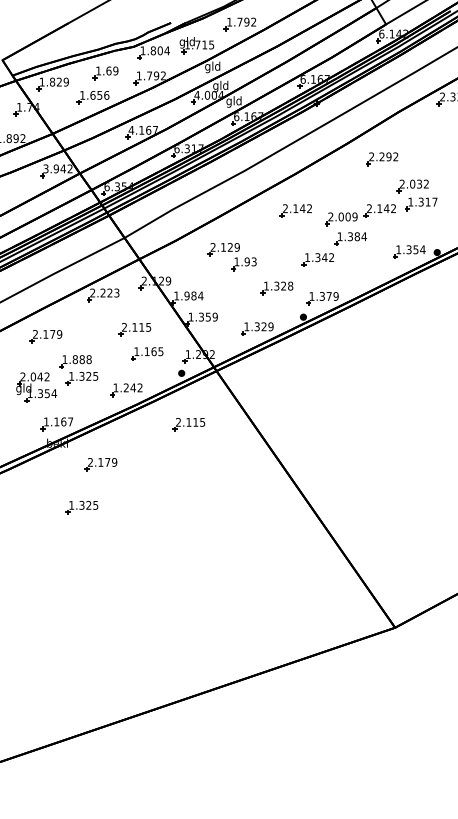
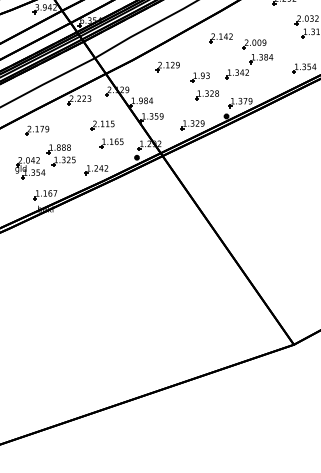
part: (379, 210) -> (282, 37), removed
part: (243, 264) -> (200, 77), moved
part: (188, 424) -> (142, 195), removed
part: (100, 464) -> (77, 224), removed
part: (81, 507) -> (63, 256), removed

